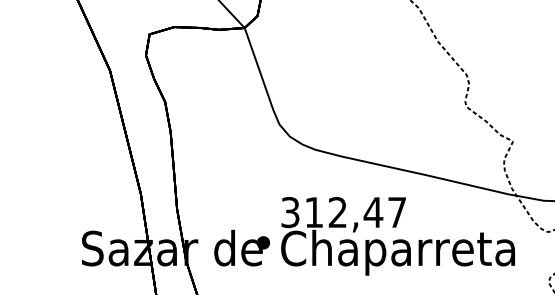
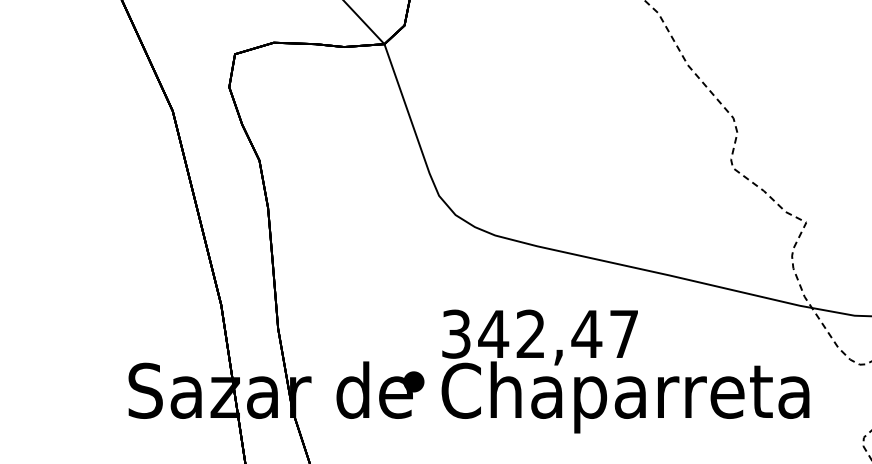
text: (313, 212) -> (492, 334), 312,47 -> 342,47

